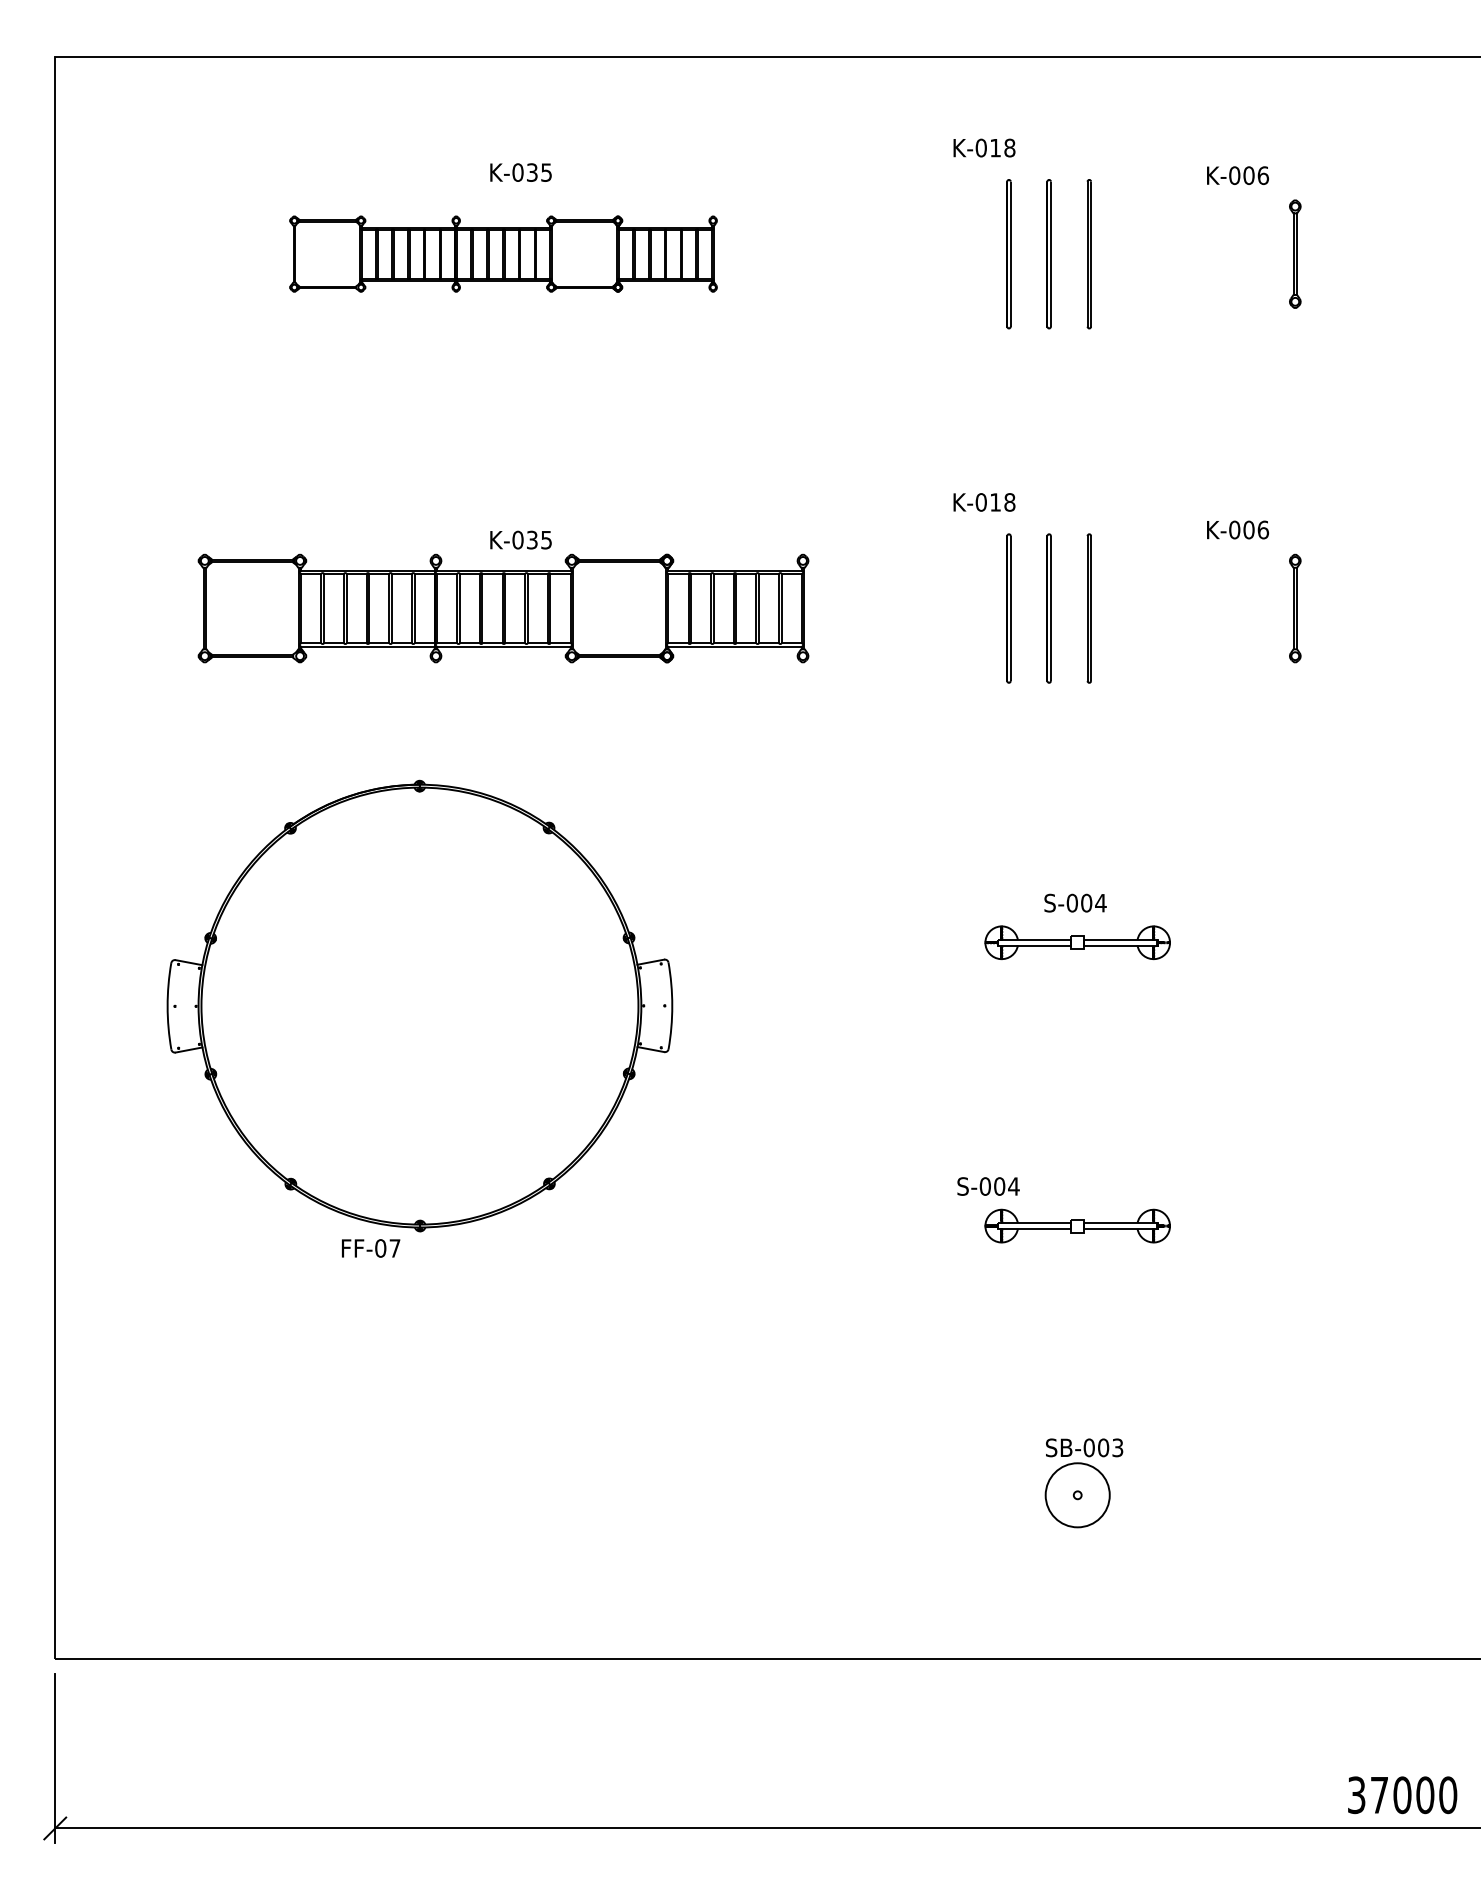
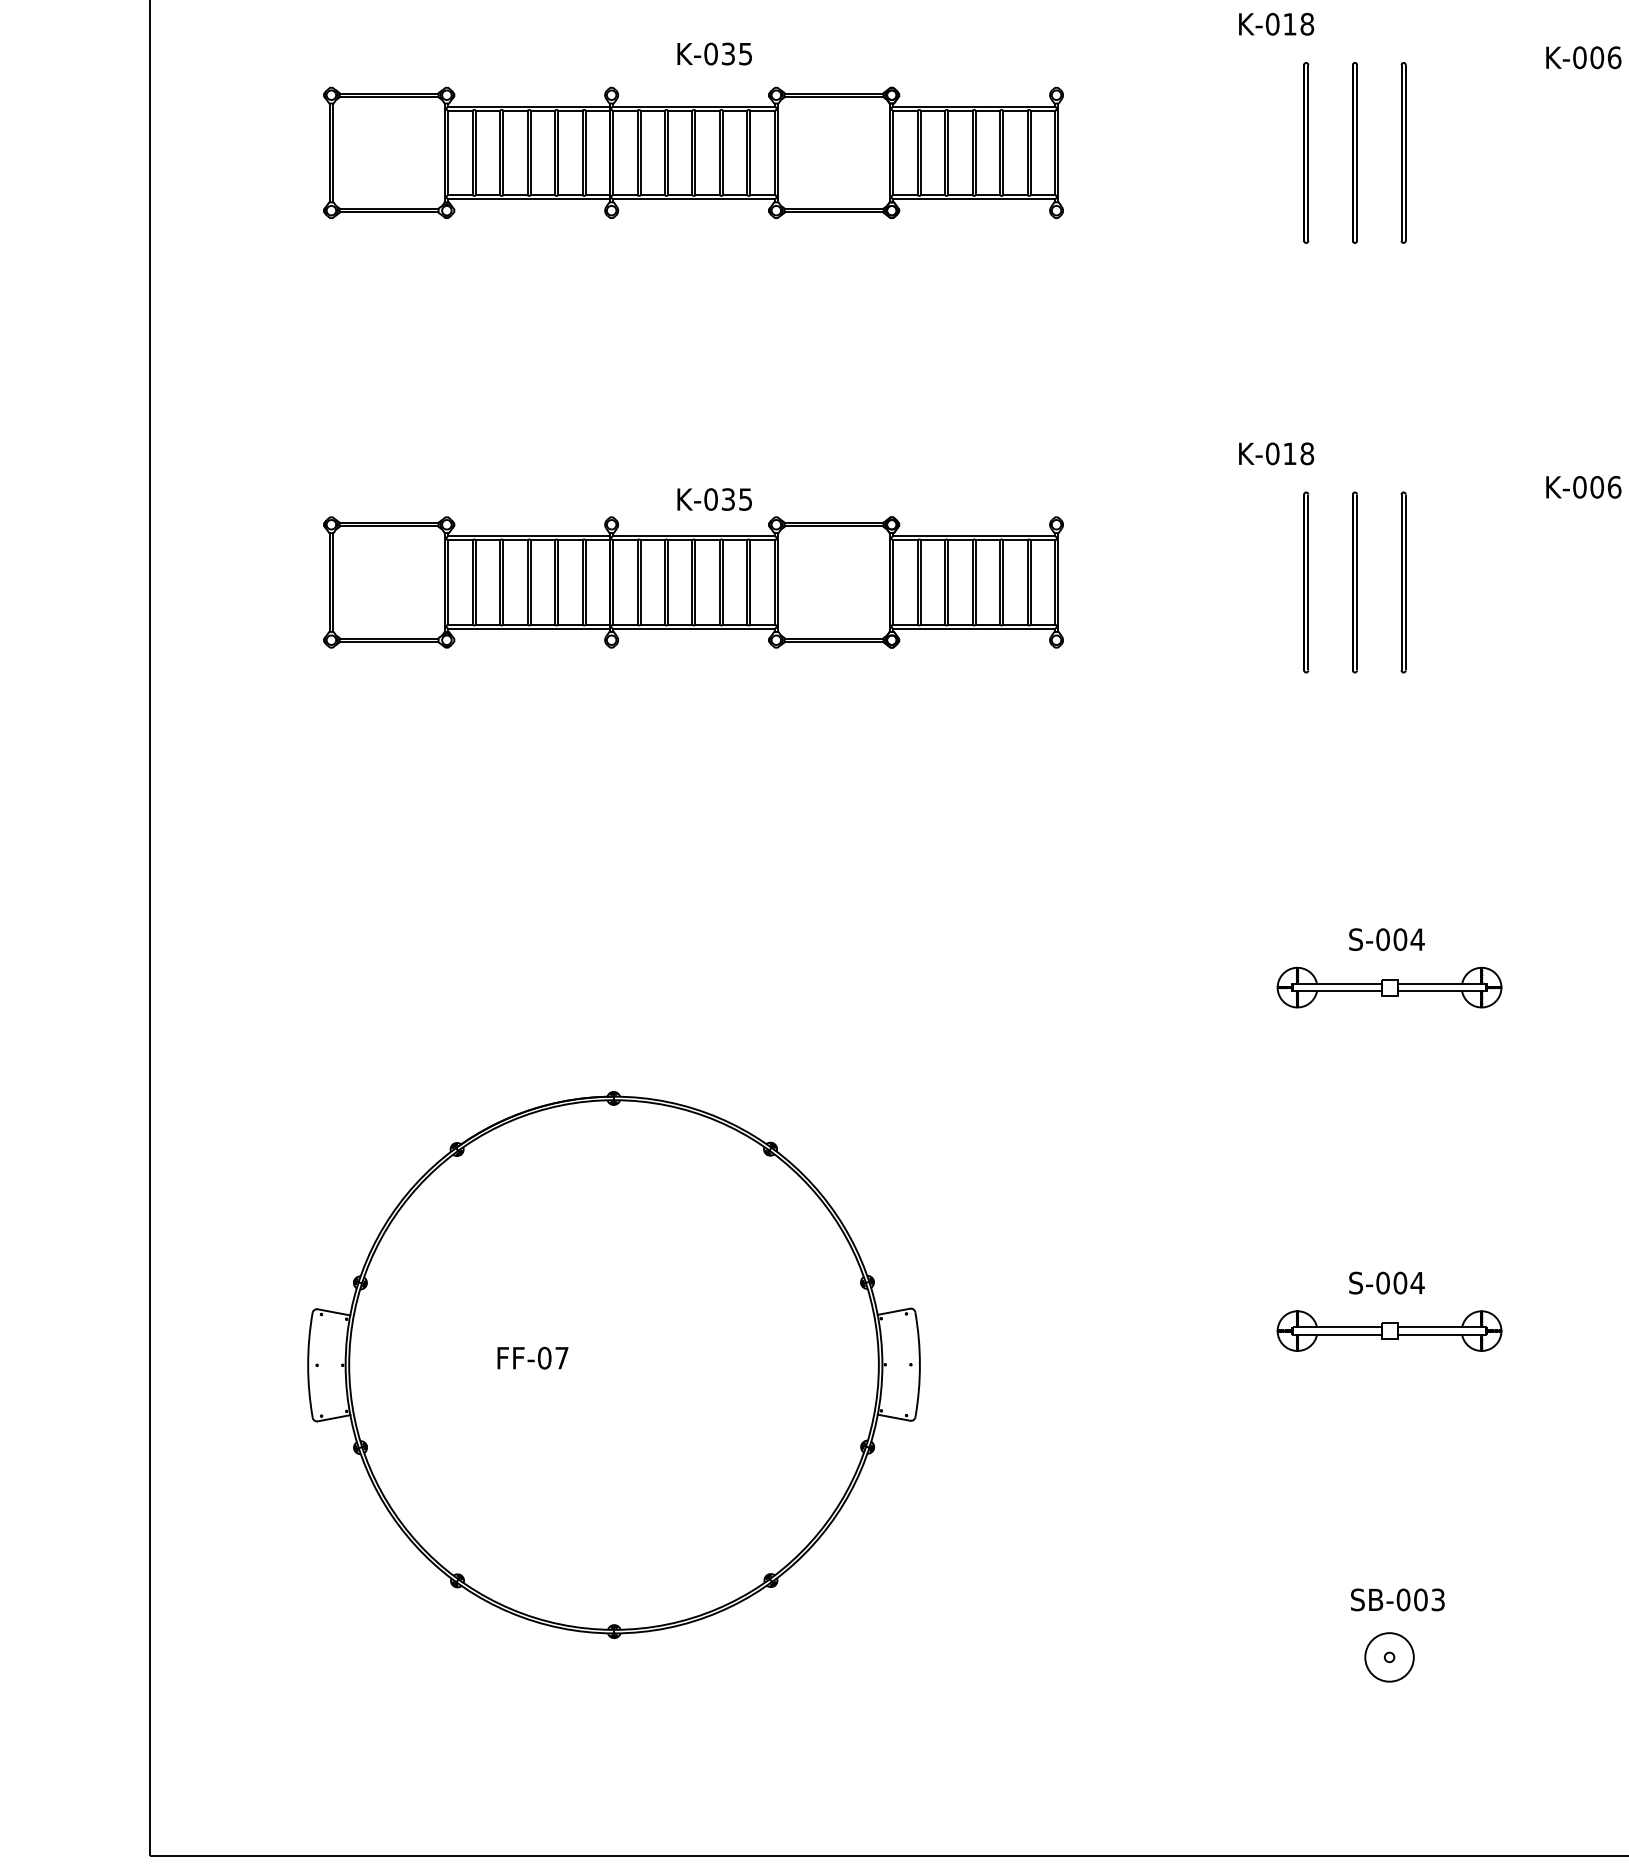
part: (503, 253) -> (693, 152), size x1.43
part: (419, 1005) -> (613, 1364), moved
text: (988, 1186) -> (1386, 1283), moved
circle: (1077, 1495) -> (1389, 1657), size x0.62

